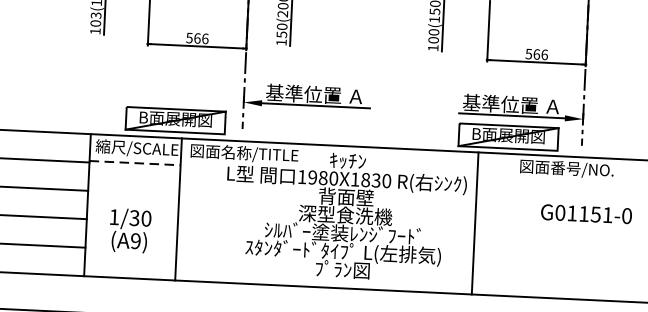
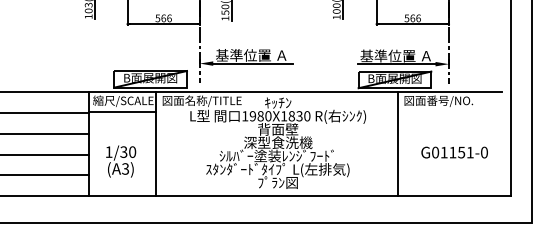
line: (135, 162) -> (122, 111), dashed -> solid
text: (586, 214) -> (454, 152), moved
line: (475, 223) -> (398, 144), moved
text: (135, 240) -> (125, 168), (A9) -> (A3)

